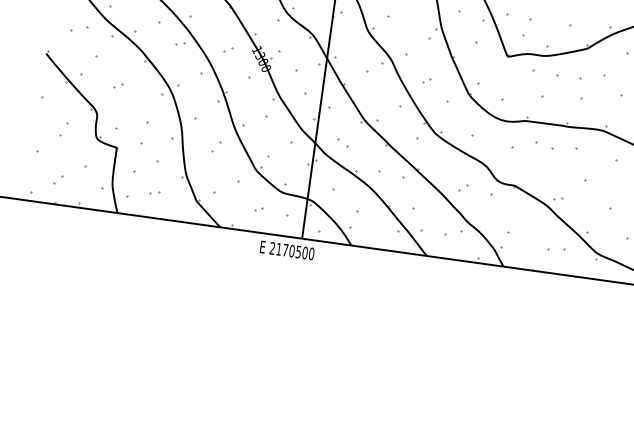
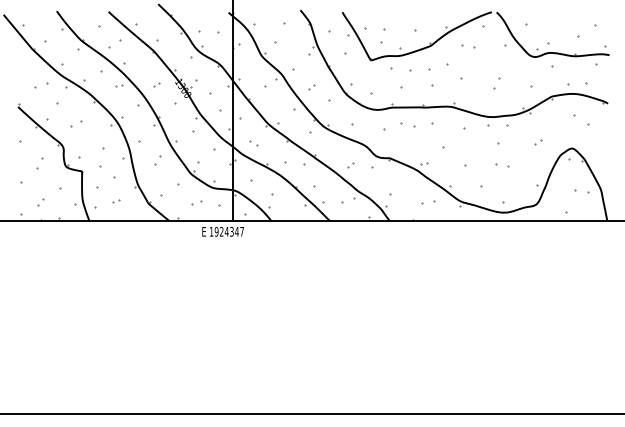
part: (118, 86) -> (76, 124), size x1.6
part: (259, 209) -> (197, 203), size x1.6
text: (291, 250) -> (226, 231), 2170500 -> 1924347

